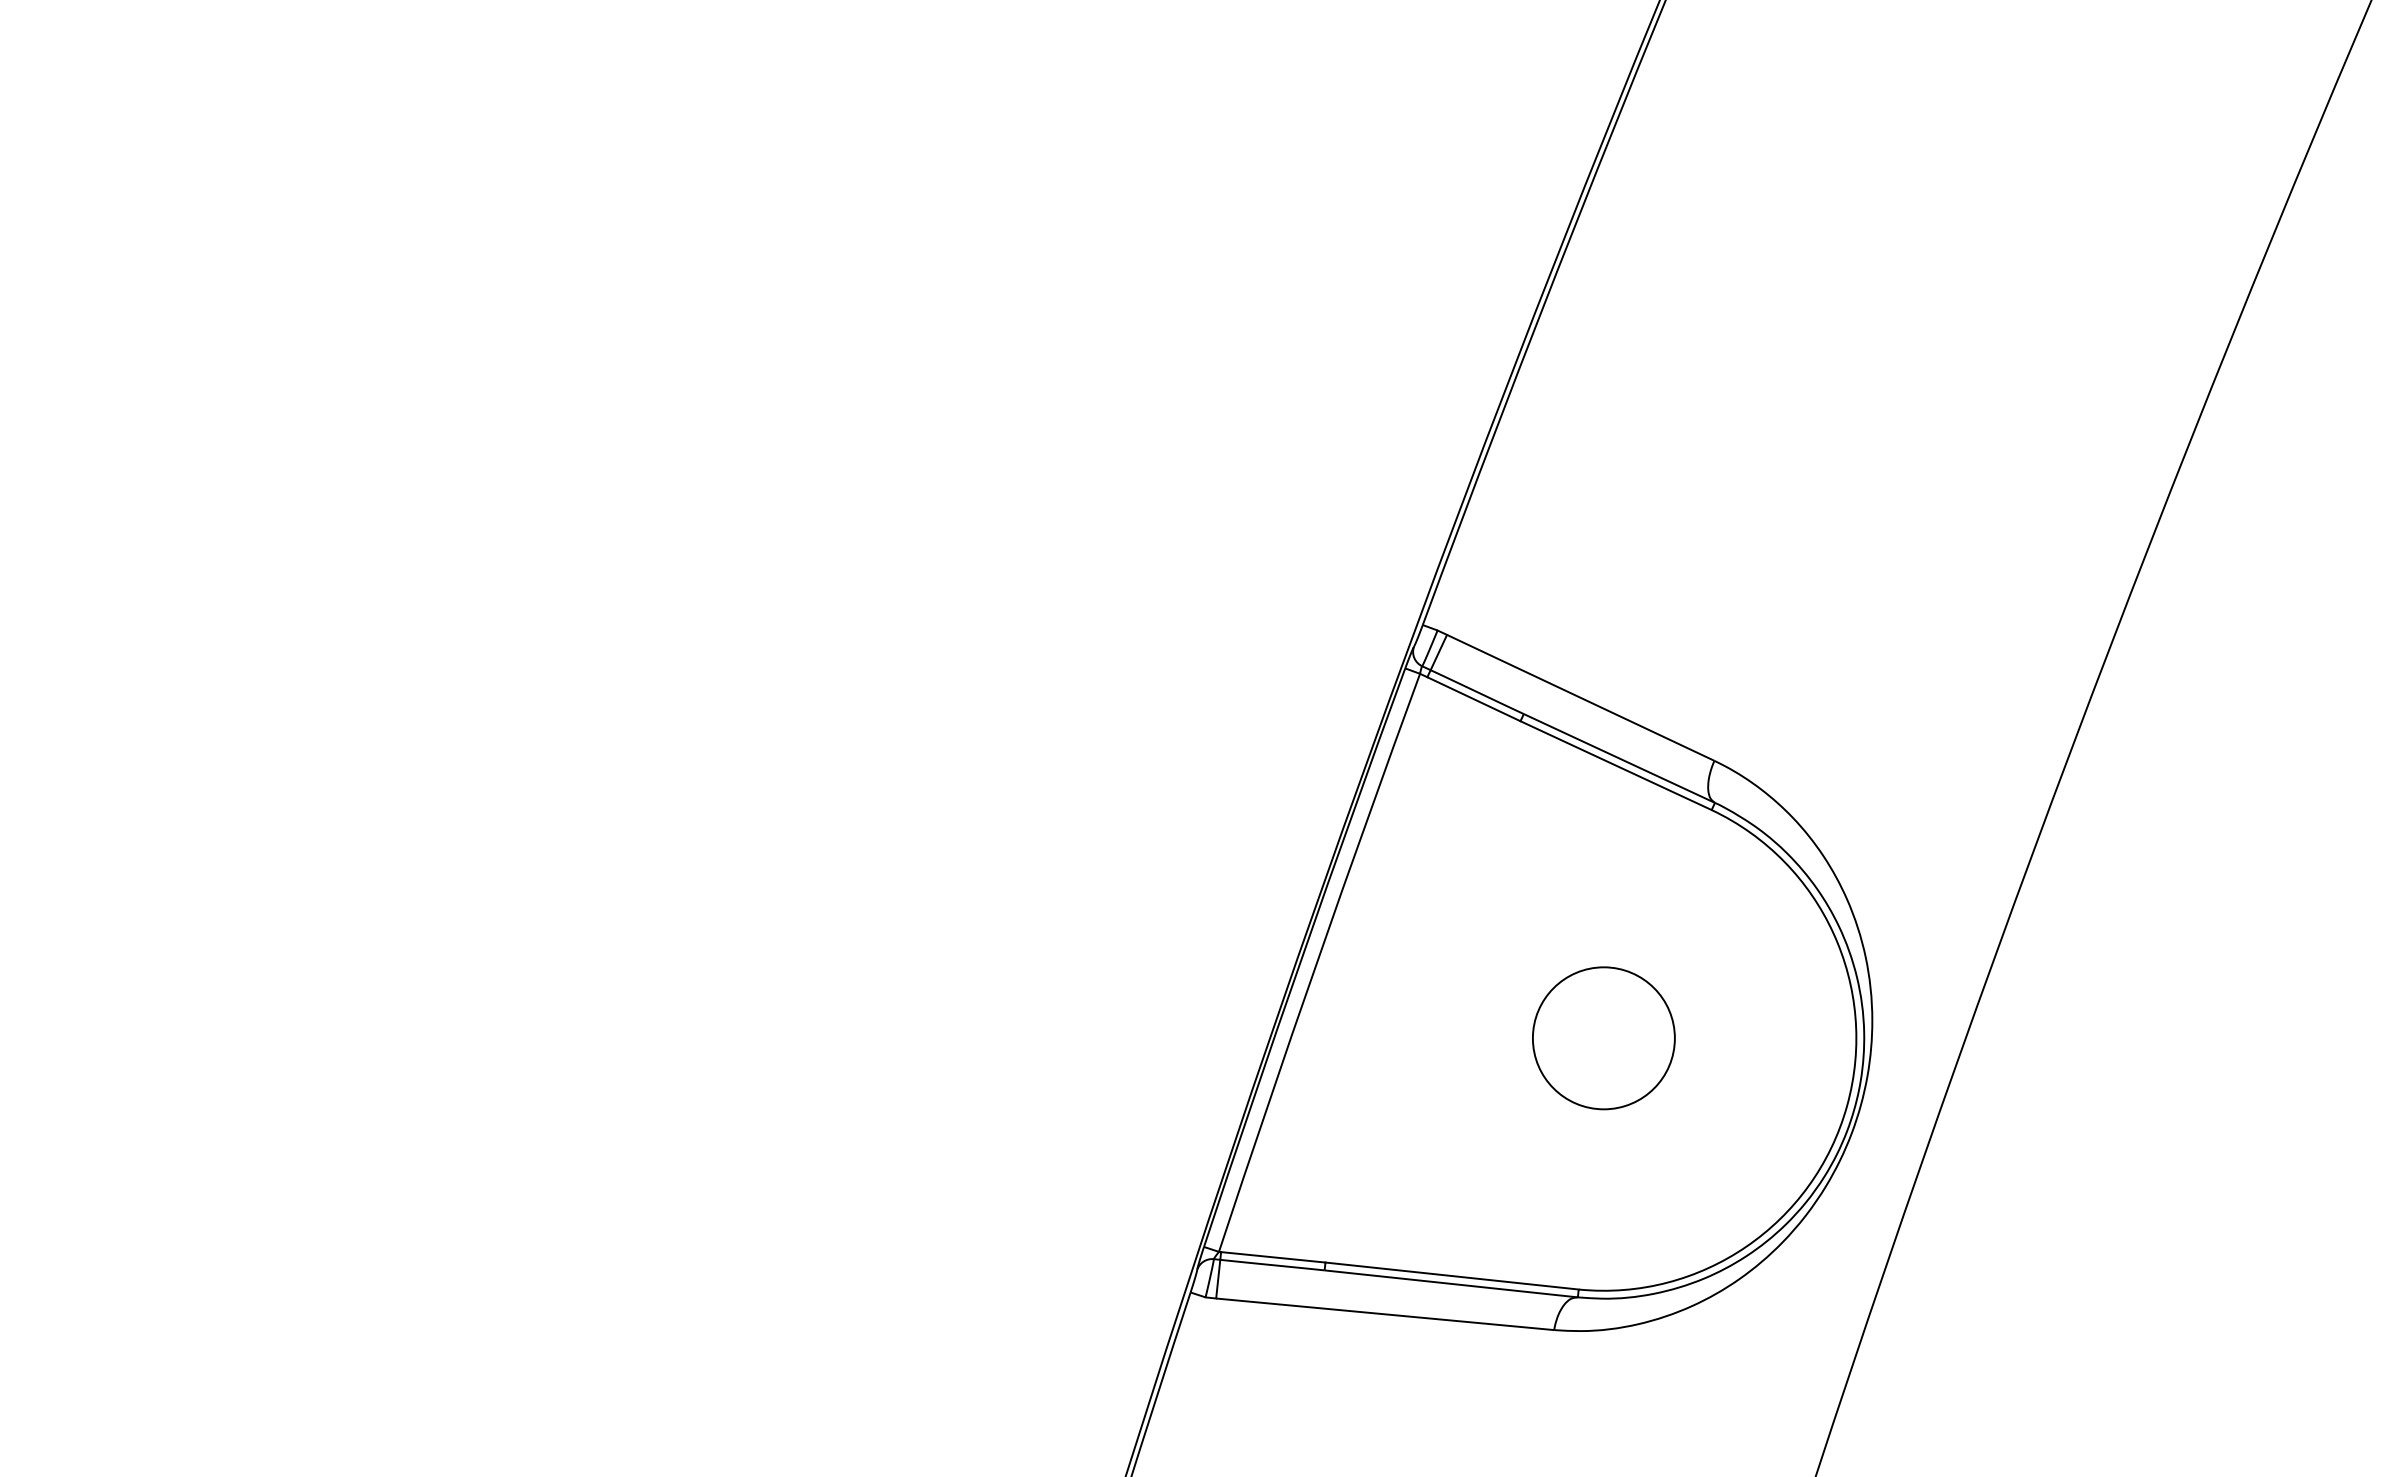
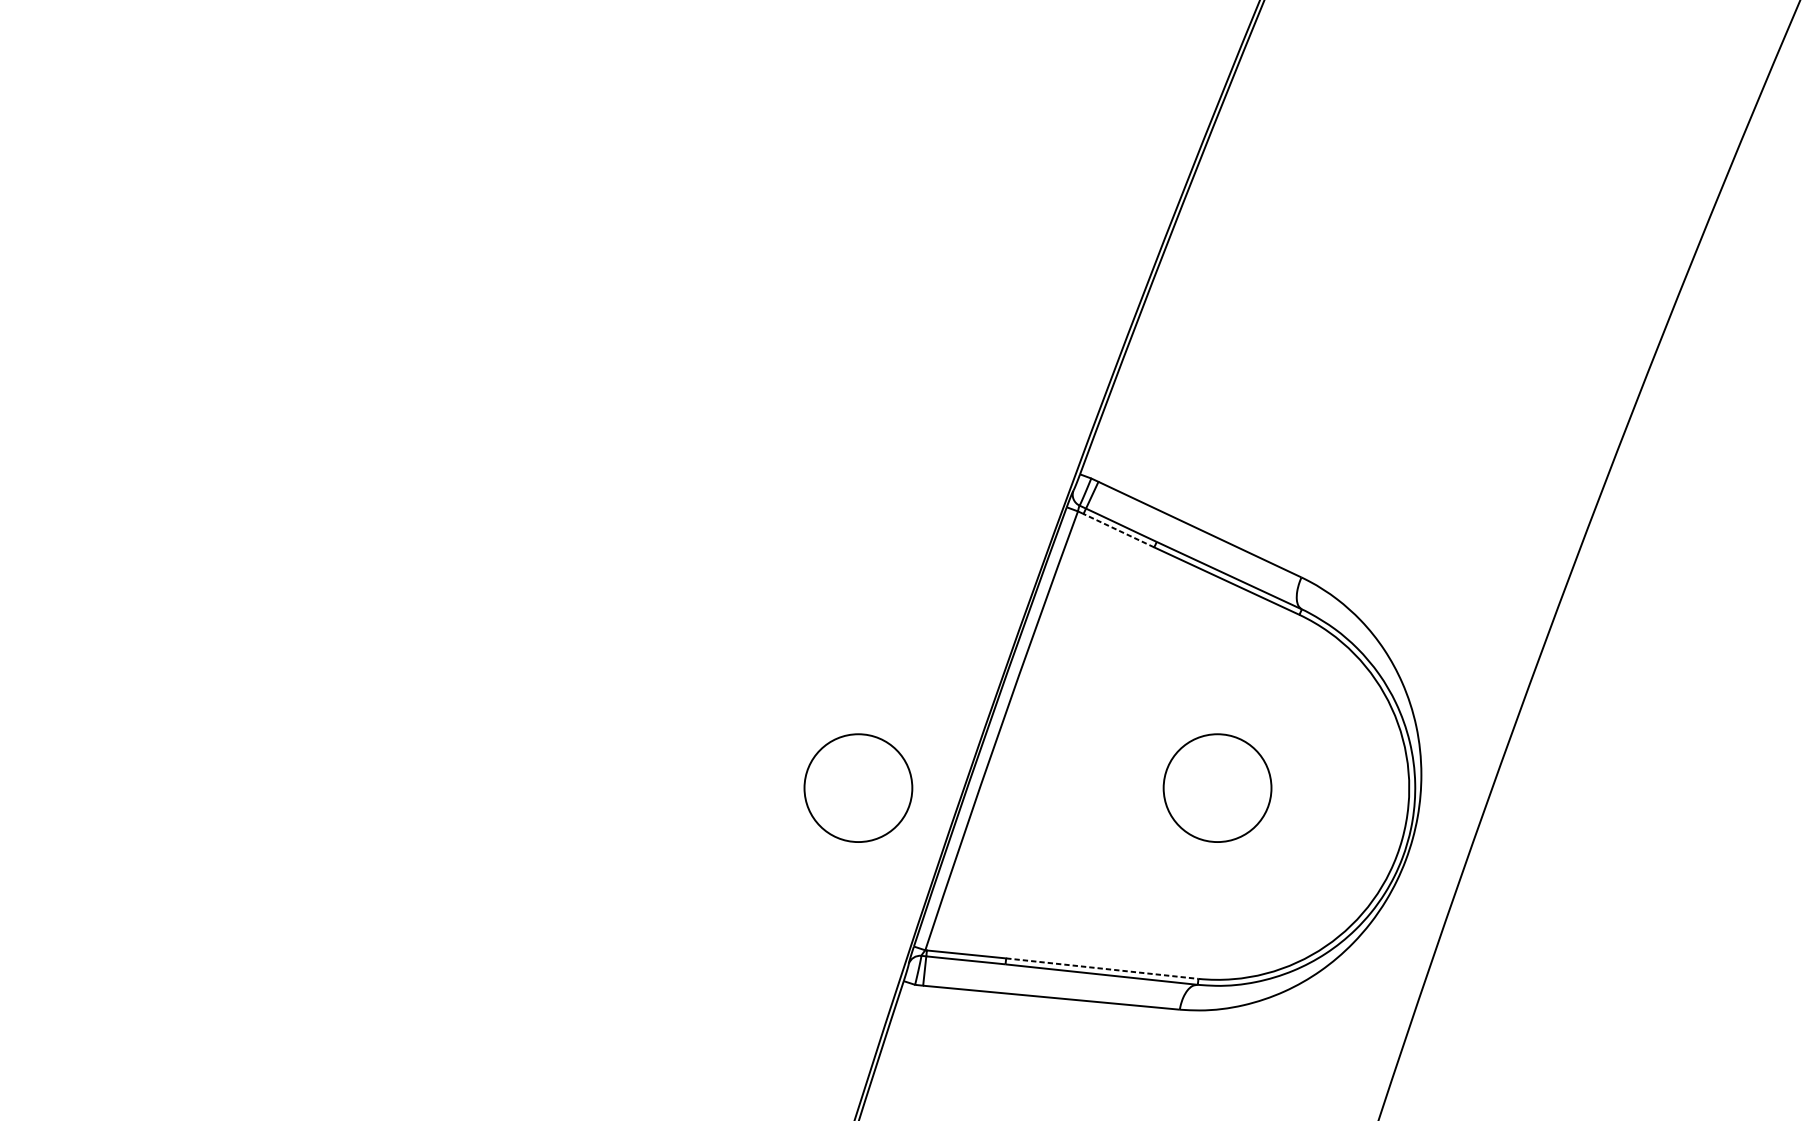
line: (1473, 699) -> (1118, 530), solid -> dashed
circle: (1130, 1038) -> (858, 788), added
line: (1452, 1276) -> (1102, 969), solid -> dashed

